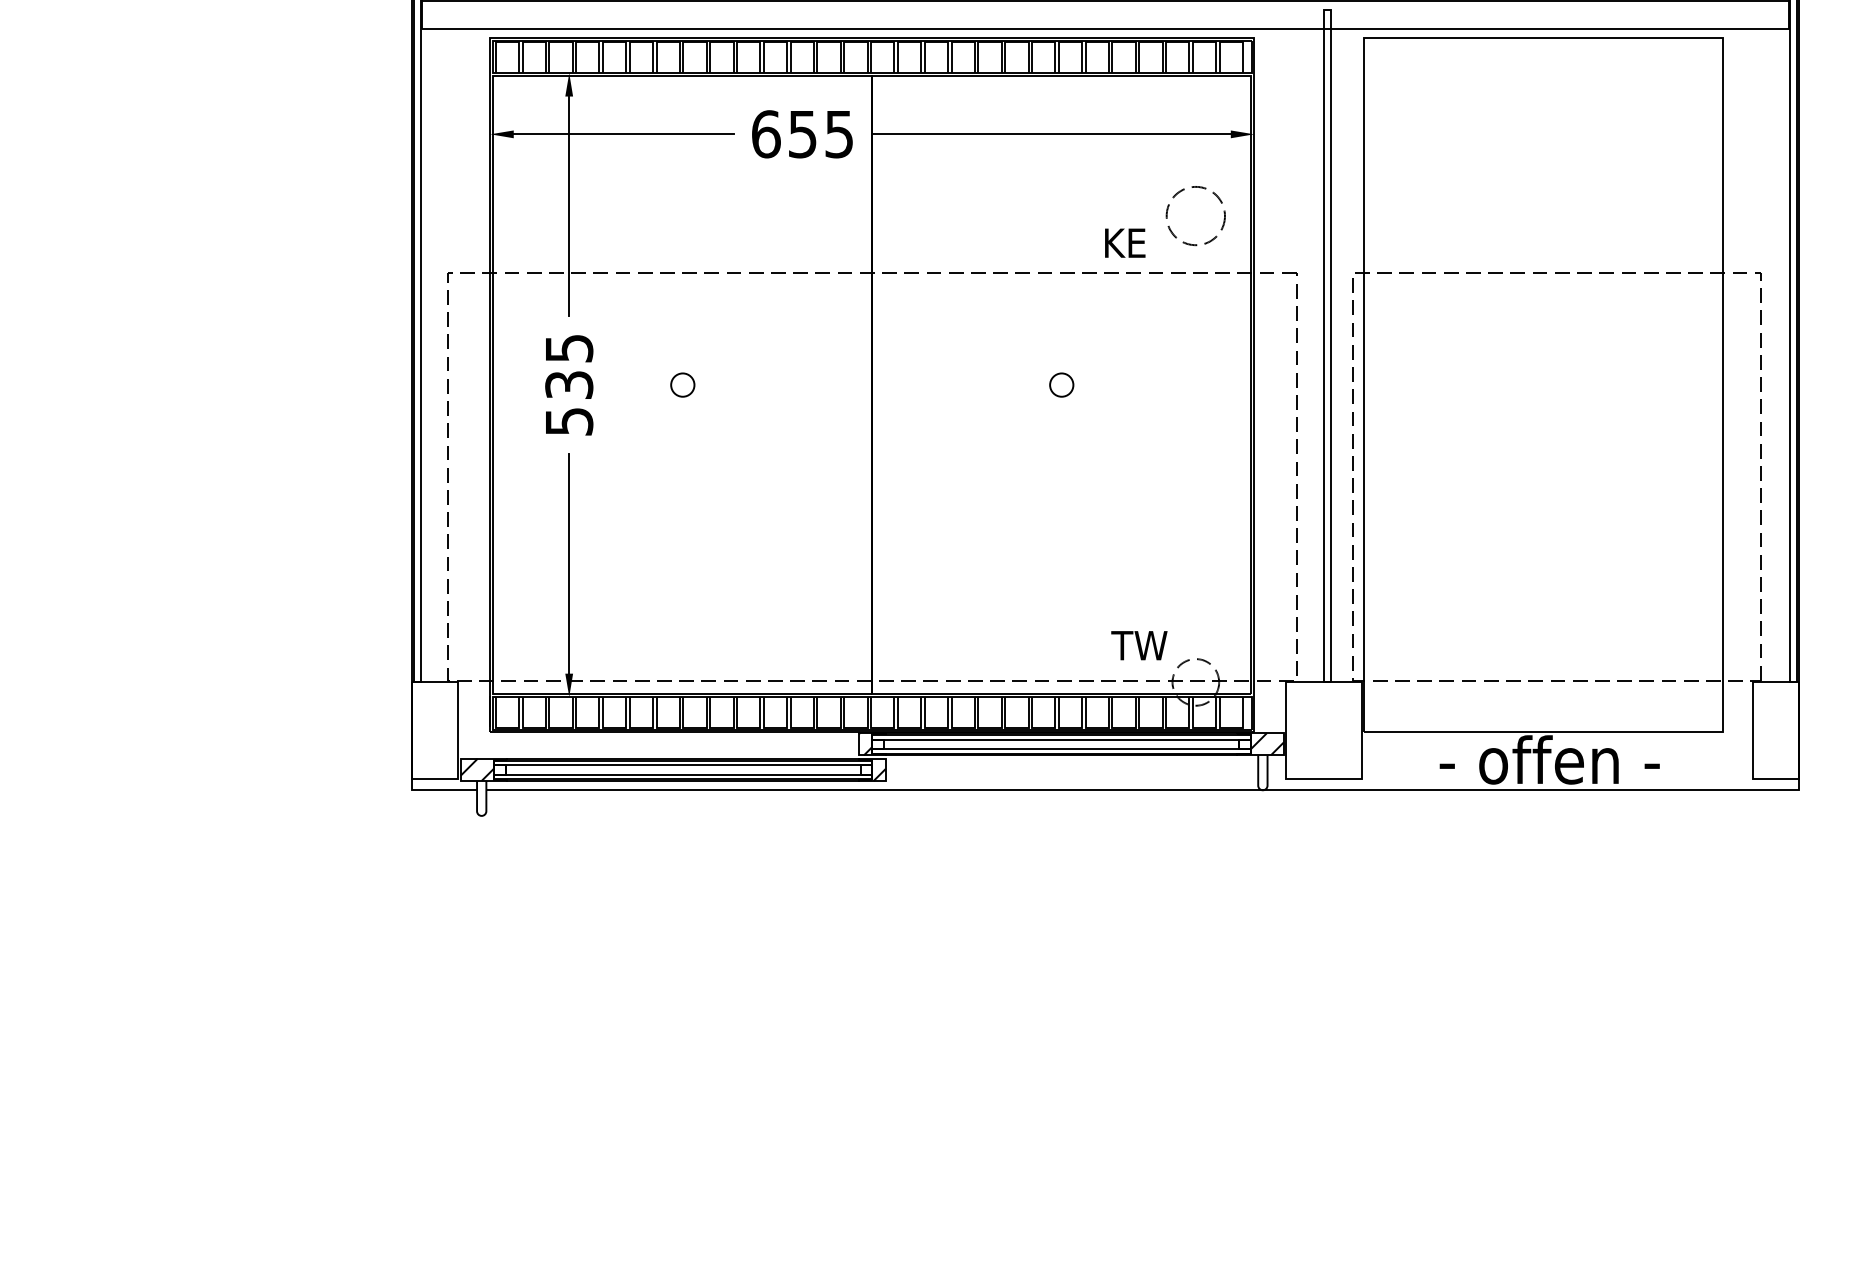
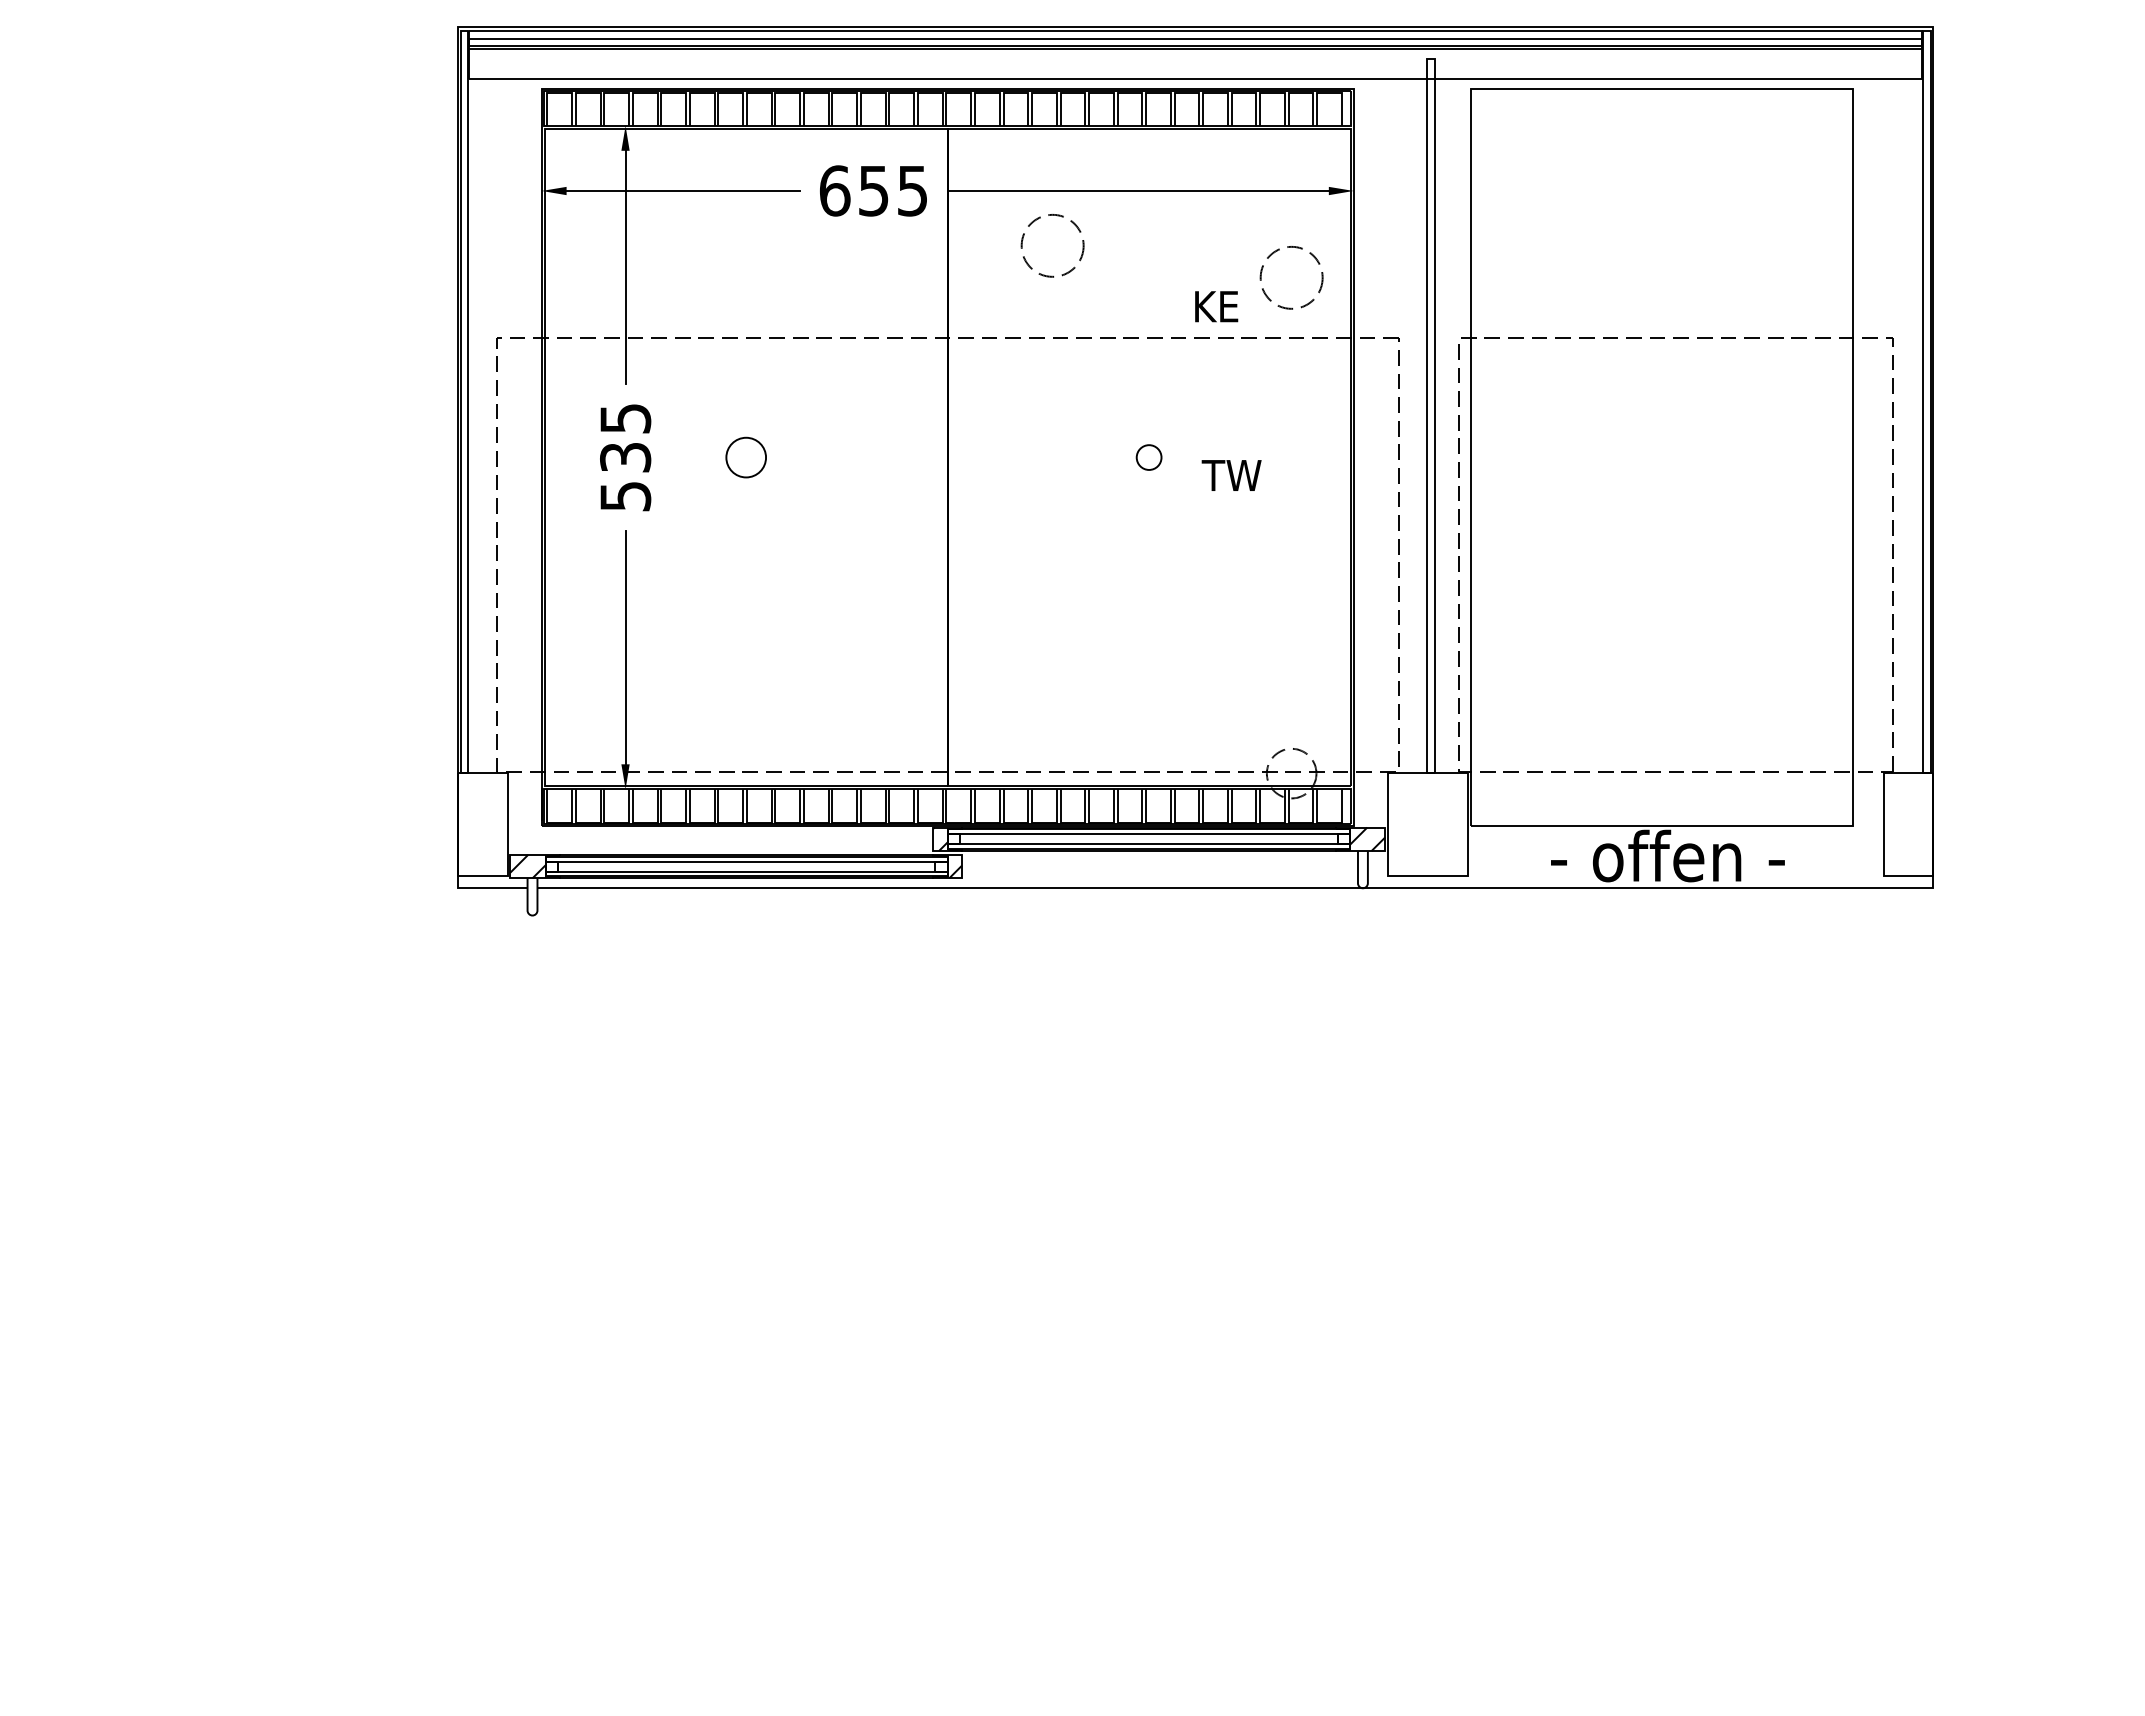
circle: (970, 185) -> (1052, 245), added
circle: (682, 385) -> (746, 457), size x1.6
text: (1139, 645) -> (1231, 475), moved

